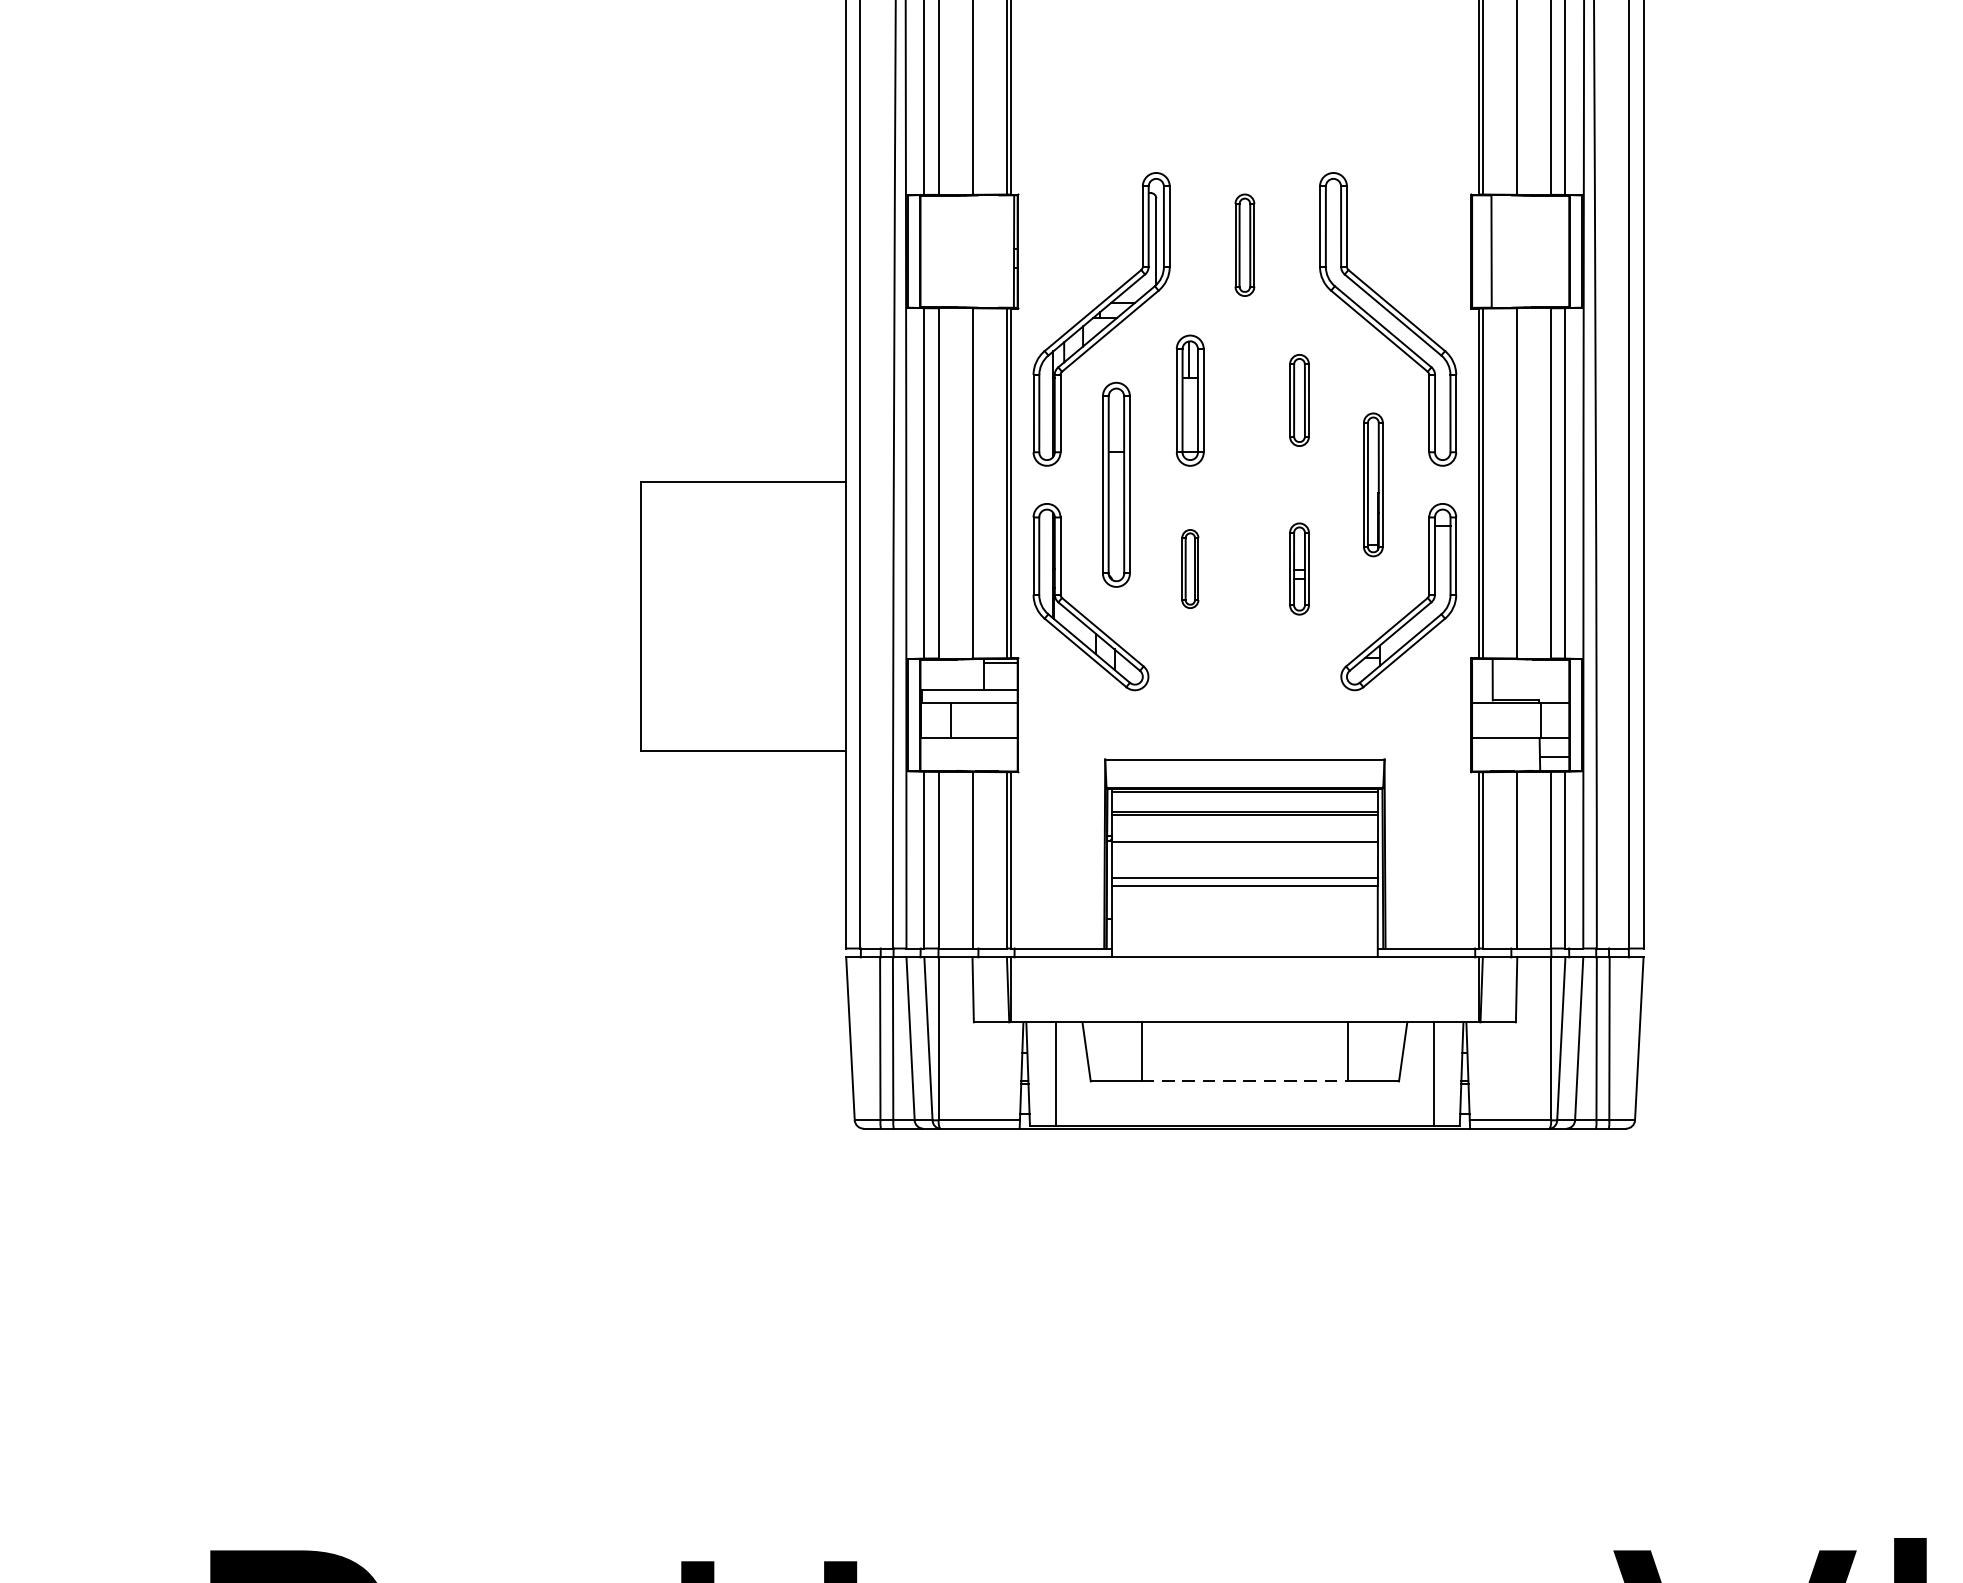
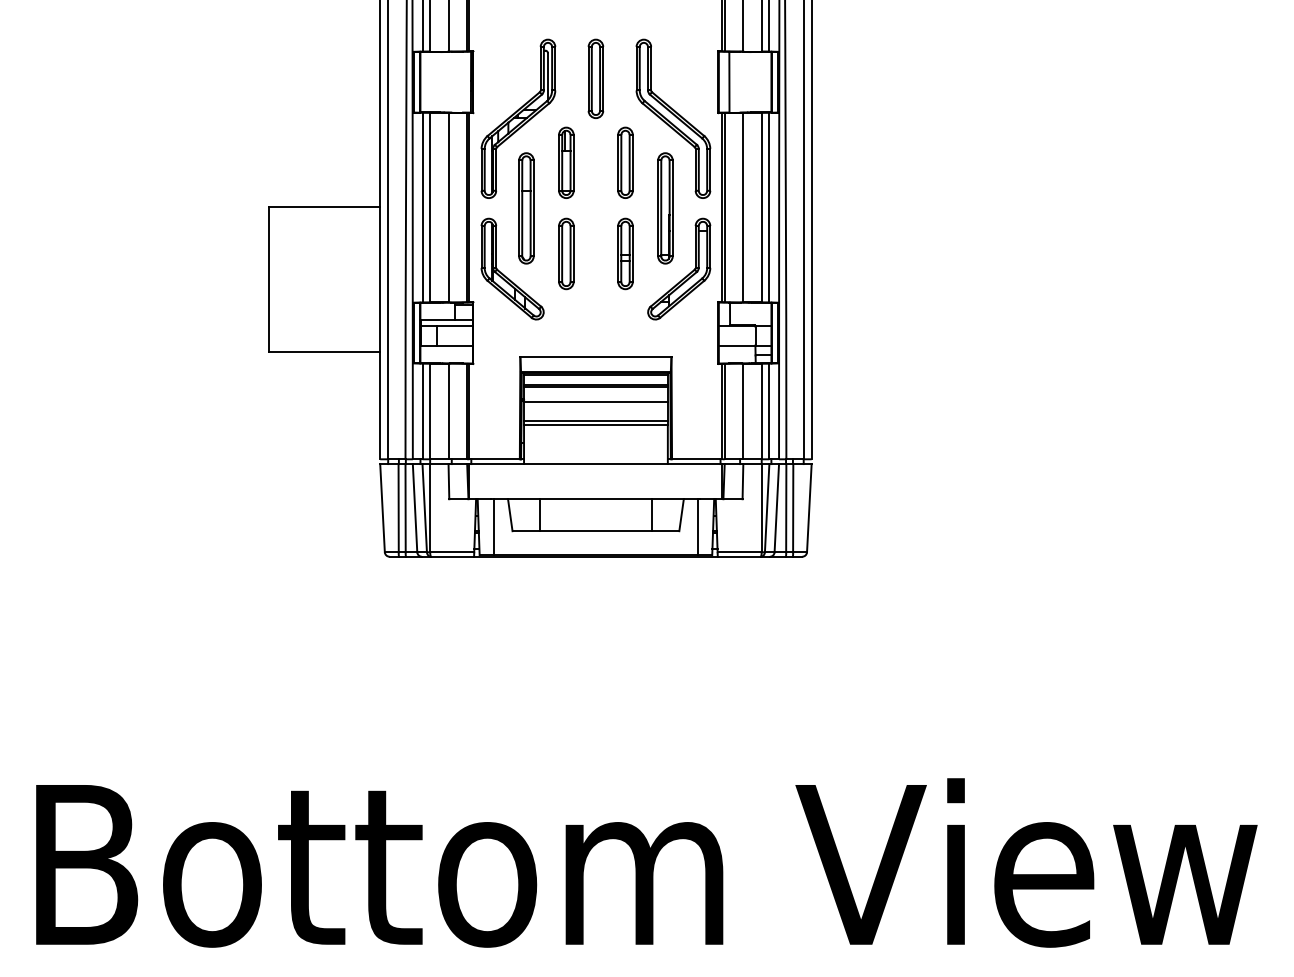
part: (1244, 244) -> (595, 78), size x1.43
part: (1299, 399) -> (625, 162), size x1.43
part: (1373, 484) -> (665, 208), size x1.43
part: (1190, 568) -> (566, 253), size x1.67
part: (1299, 568) -> (625, 253), size x1.43
line: (1244, 1081) -> (595, 531), dashed -> solid

